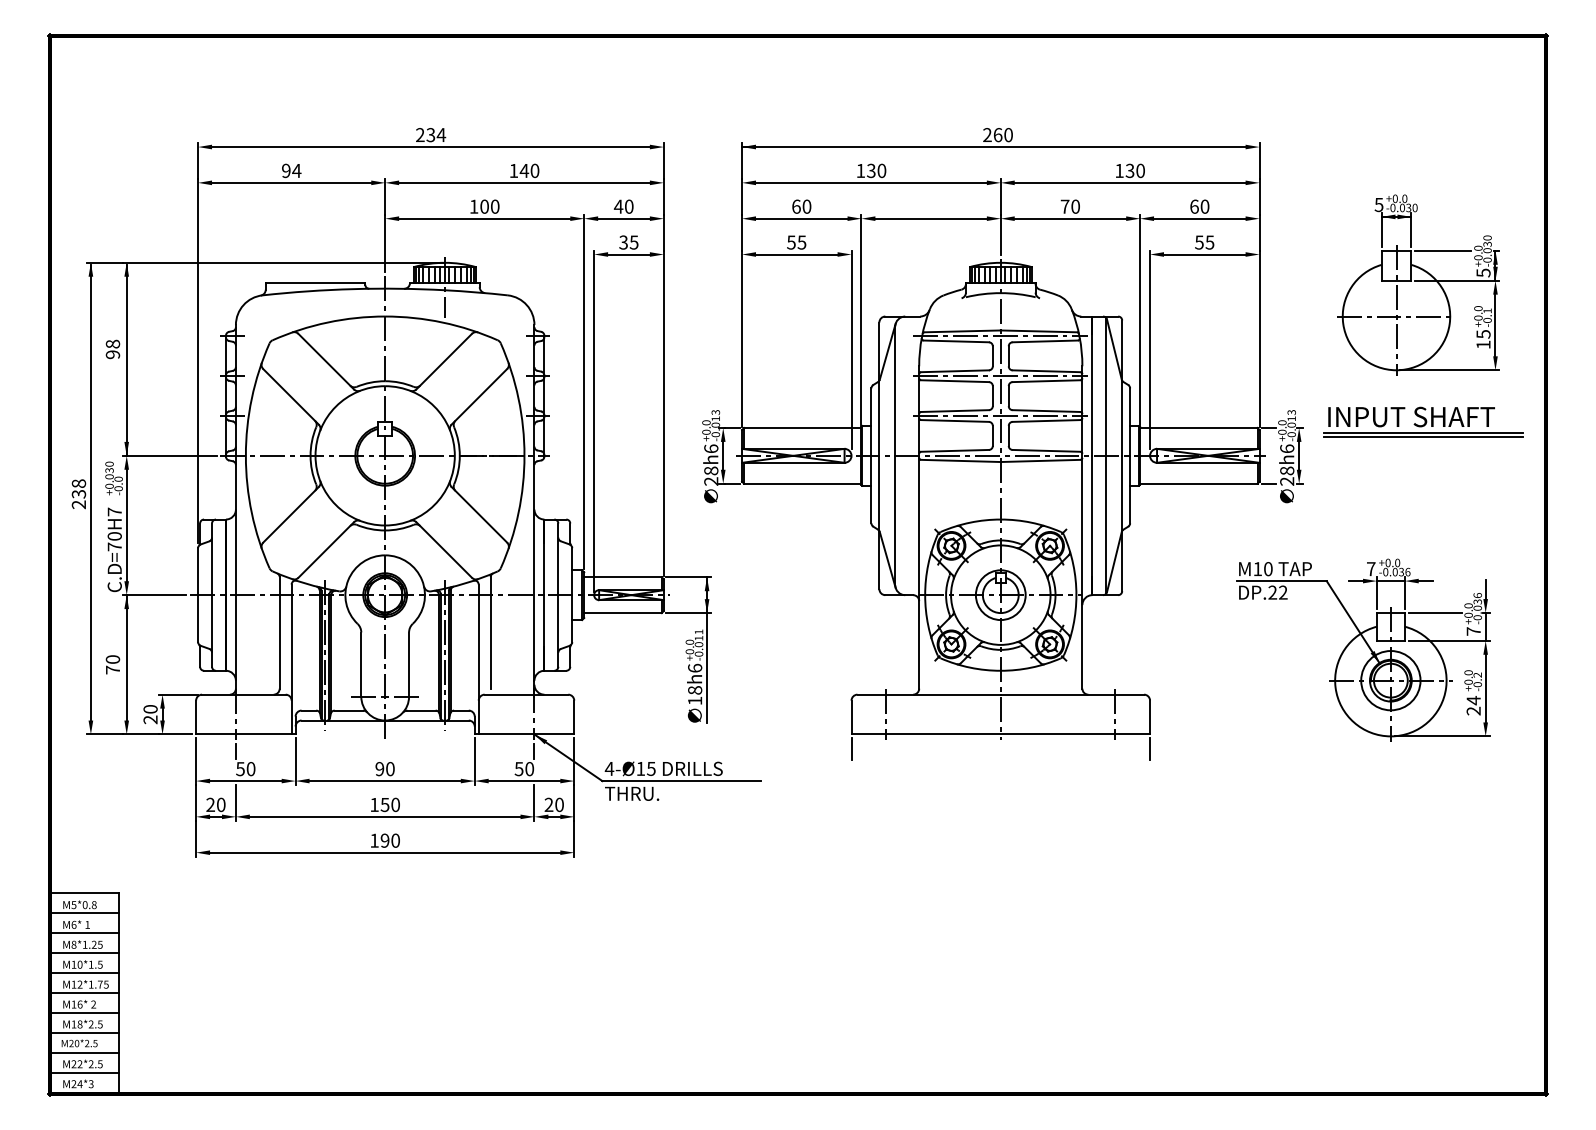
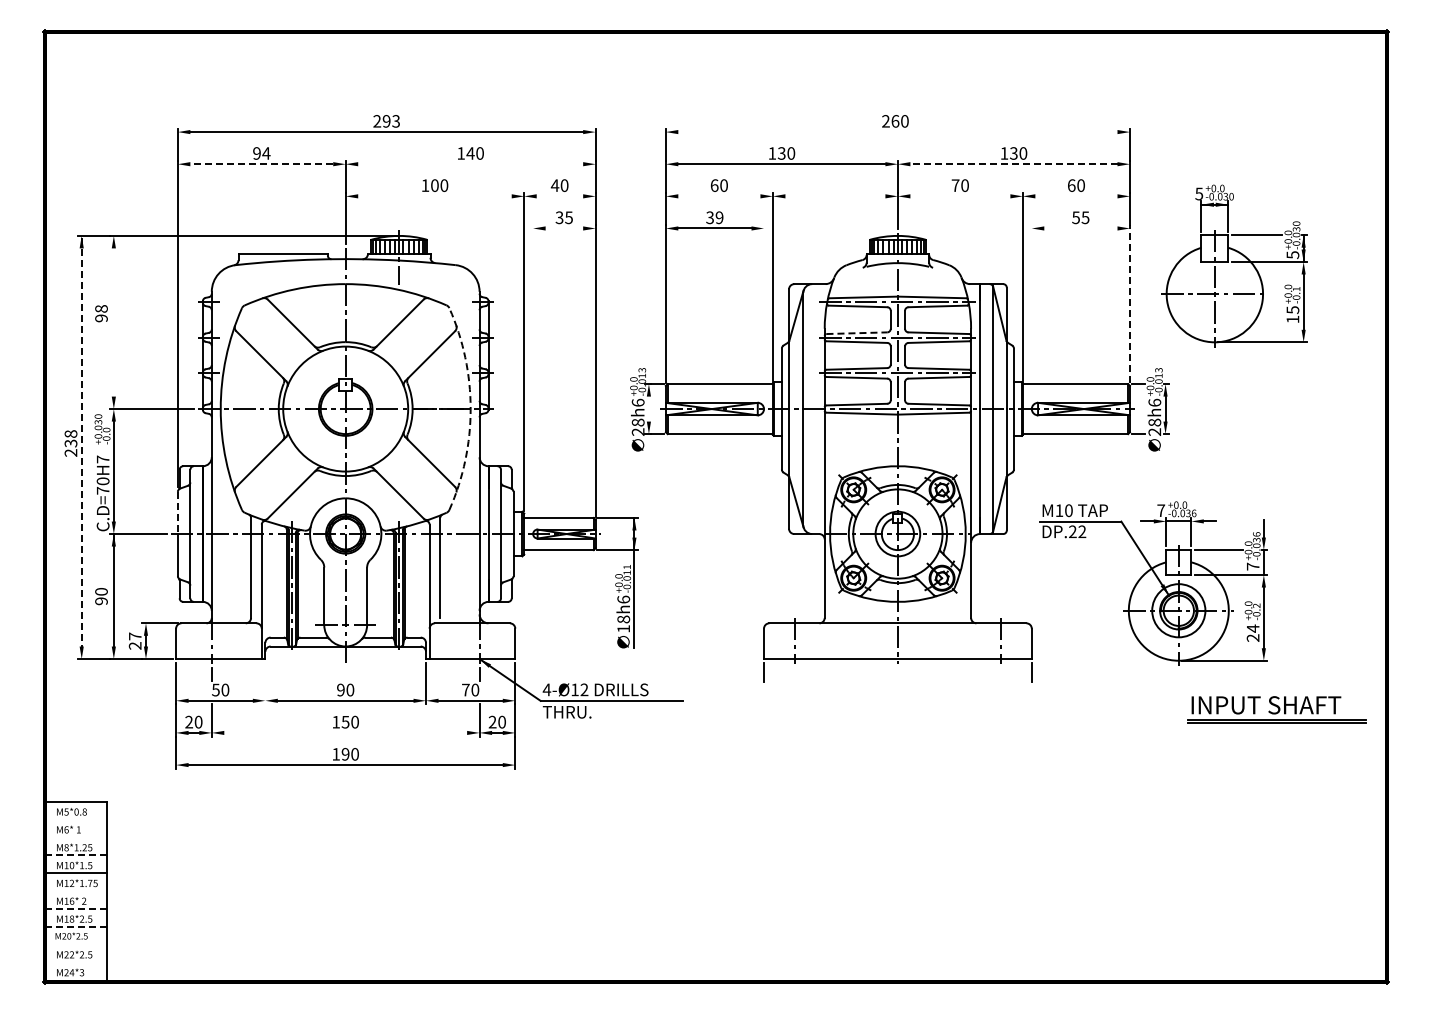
text: (436, 135) -> (391, 121), 234 -> 293
line: (993, 147) -> (891, 132), removed
line: (291, 183) -> (261, 164), solid -> dashed
line: (524, 183) -> (470, 164), removed
line: (1129, 183) -> (1013, 164), solid -> dashed
line: (484, 218) -> (434, 196), removed
line: (623, 218) -> (559, 196), removed
line: (801, 218) -> (719, 196), removed
line: (931, 218) -> (835, 196), removed
line: (1070, 218) -> (960, 196), removed
line: (1199, 218) -> (1076, 196), removed
text: (796, 242) -> (714, 217), 55 -> 39
line: (629, 254) -> (564, 228), removed
line: (1204, 254) -> (1080, 228), removed
part: (1418, 284) -> (1234, 265), moved
line: (1258, 338) -> (1129, 303), solid -> dashed
line: (852, 349) -> (764, 313), removed
line: (1149, 349) -> (1031, 313), removed
line: (126, 360) -> (113, 323), removed
line: (955, 371) -> (857, 333), solid -> dashed
line: (594, 420) -> (533, 377), removed
part: (1422, 421) -> (1276, 709), moved
line: (722, 455) -> (648, 408), removed
arc: (524, 456) -> (470, 409), solid -> dashed
line: (90, 493) -> (81, 442), solid -> dashed
line: (197, 572) -> (177, 513), solid -> dashed
part: (1362, 650) -> (1153, 583), moved
text: (112, 670) -> (101, 601), 70 -> 90
text: (149, 709) -> (134, 636), 20 -> 27
line: (295, 761) -> (265, 683), removed
text: (518, 768) -> (465, 689), 50 -> 70
text: (651, 768) -> (584, 689), 4-Ø15 -> 4-Ø12
line: (384, 816) -> (345, 732), removed
line: (85, 913) -> (76, 819), removed
line: (85, 933) -> (76, 837), removed
line: (85, 953) -> (76, 855), solid -> dashed
line: (85, 992) -> (76, 890), removed
line: (85, 1012) -> (76, 908), solid -> dashed
line: (85, 1032) -> (76, 926), solid -> dashed
line: (85, 1052) -> (76, 944), removed
line: (85, 1072) -> (76, 962), removed

